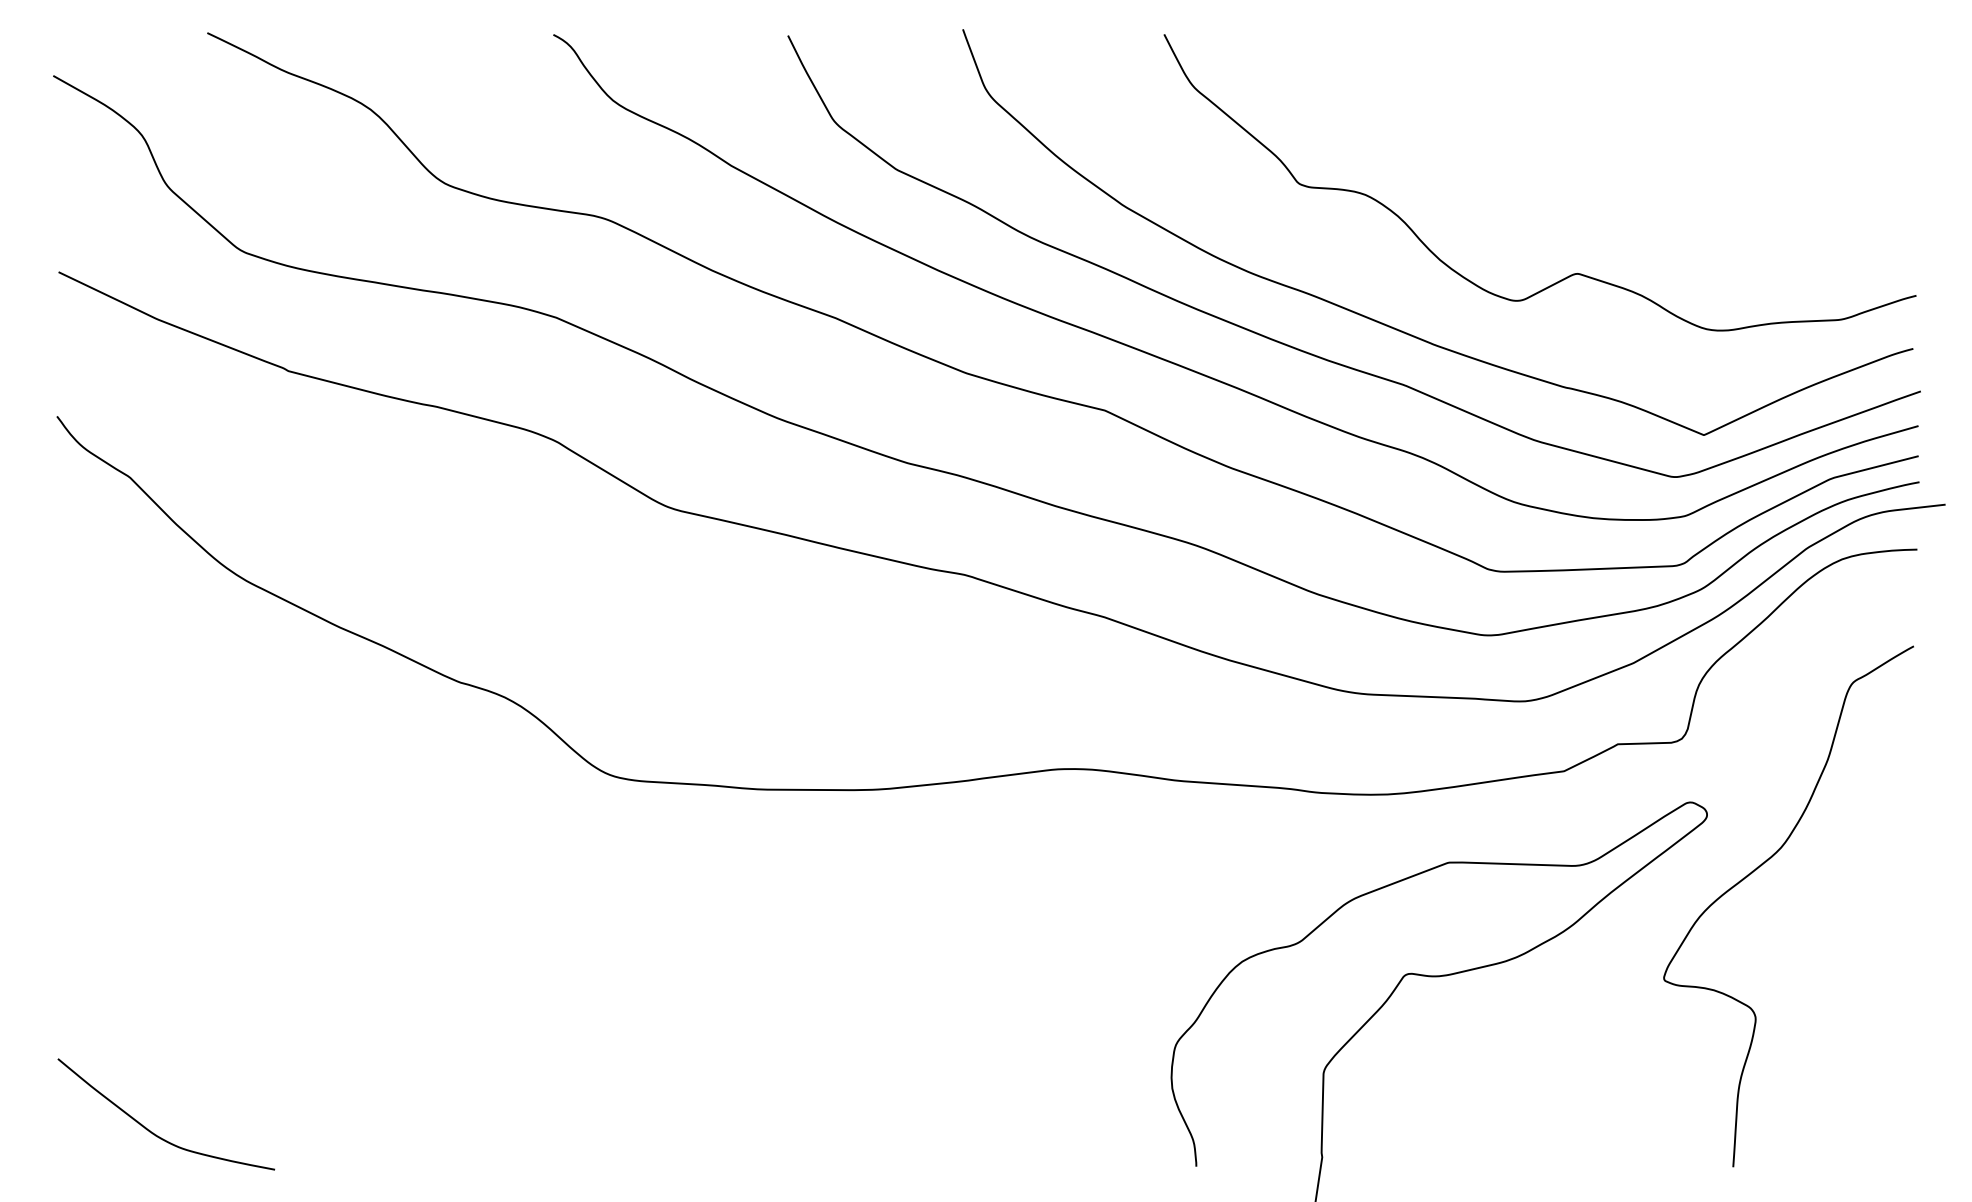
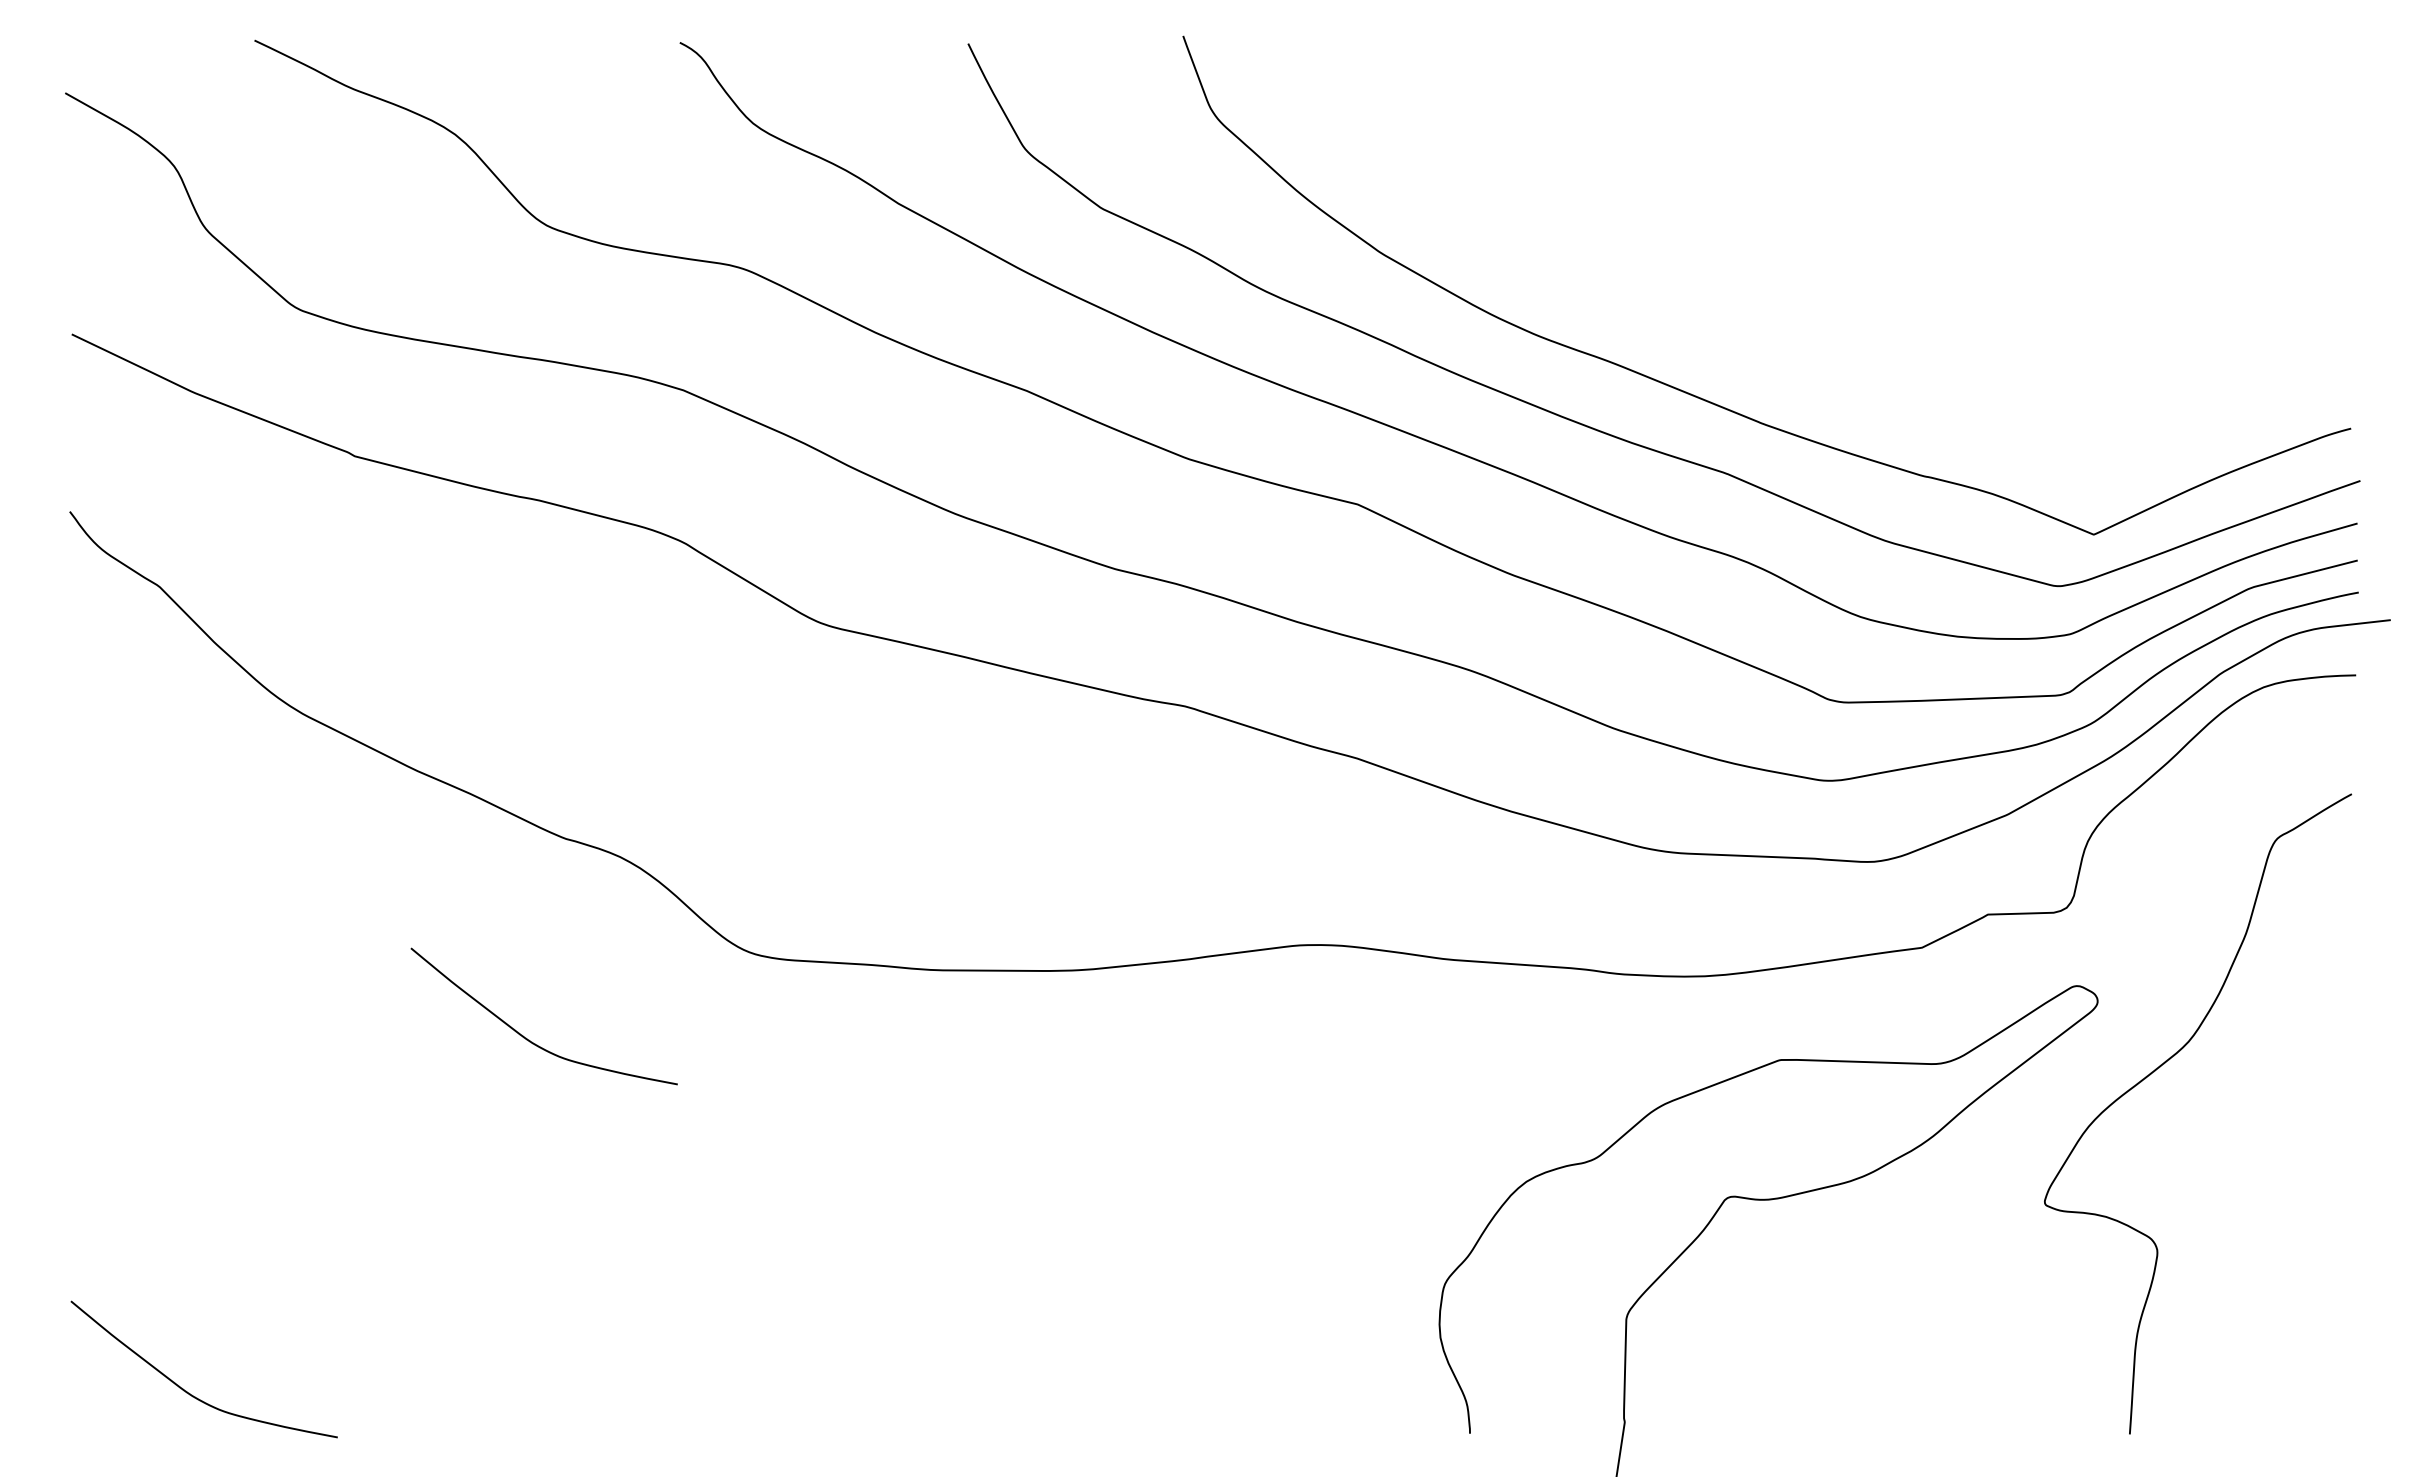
curve: (1572, 273) -> (1932, 336), removed
curve: (428, 844) -> (526, 1037), added

